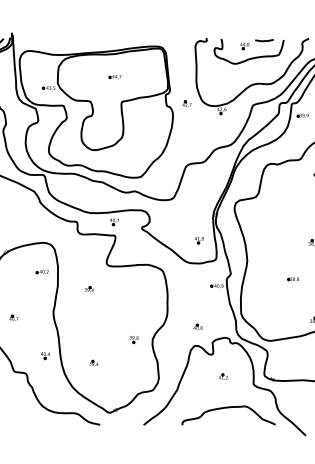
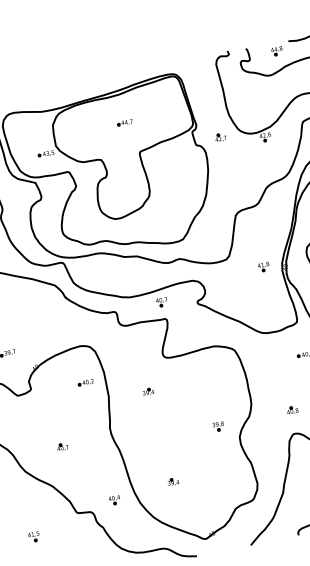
part: (198, 240) -> (262, 267), moved
part: (133, 340) -> (218, 427), moved
part: (45, 356) -> (114, 500), moved

